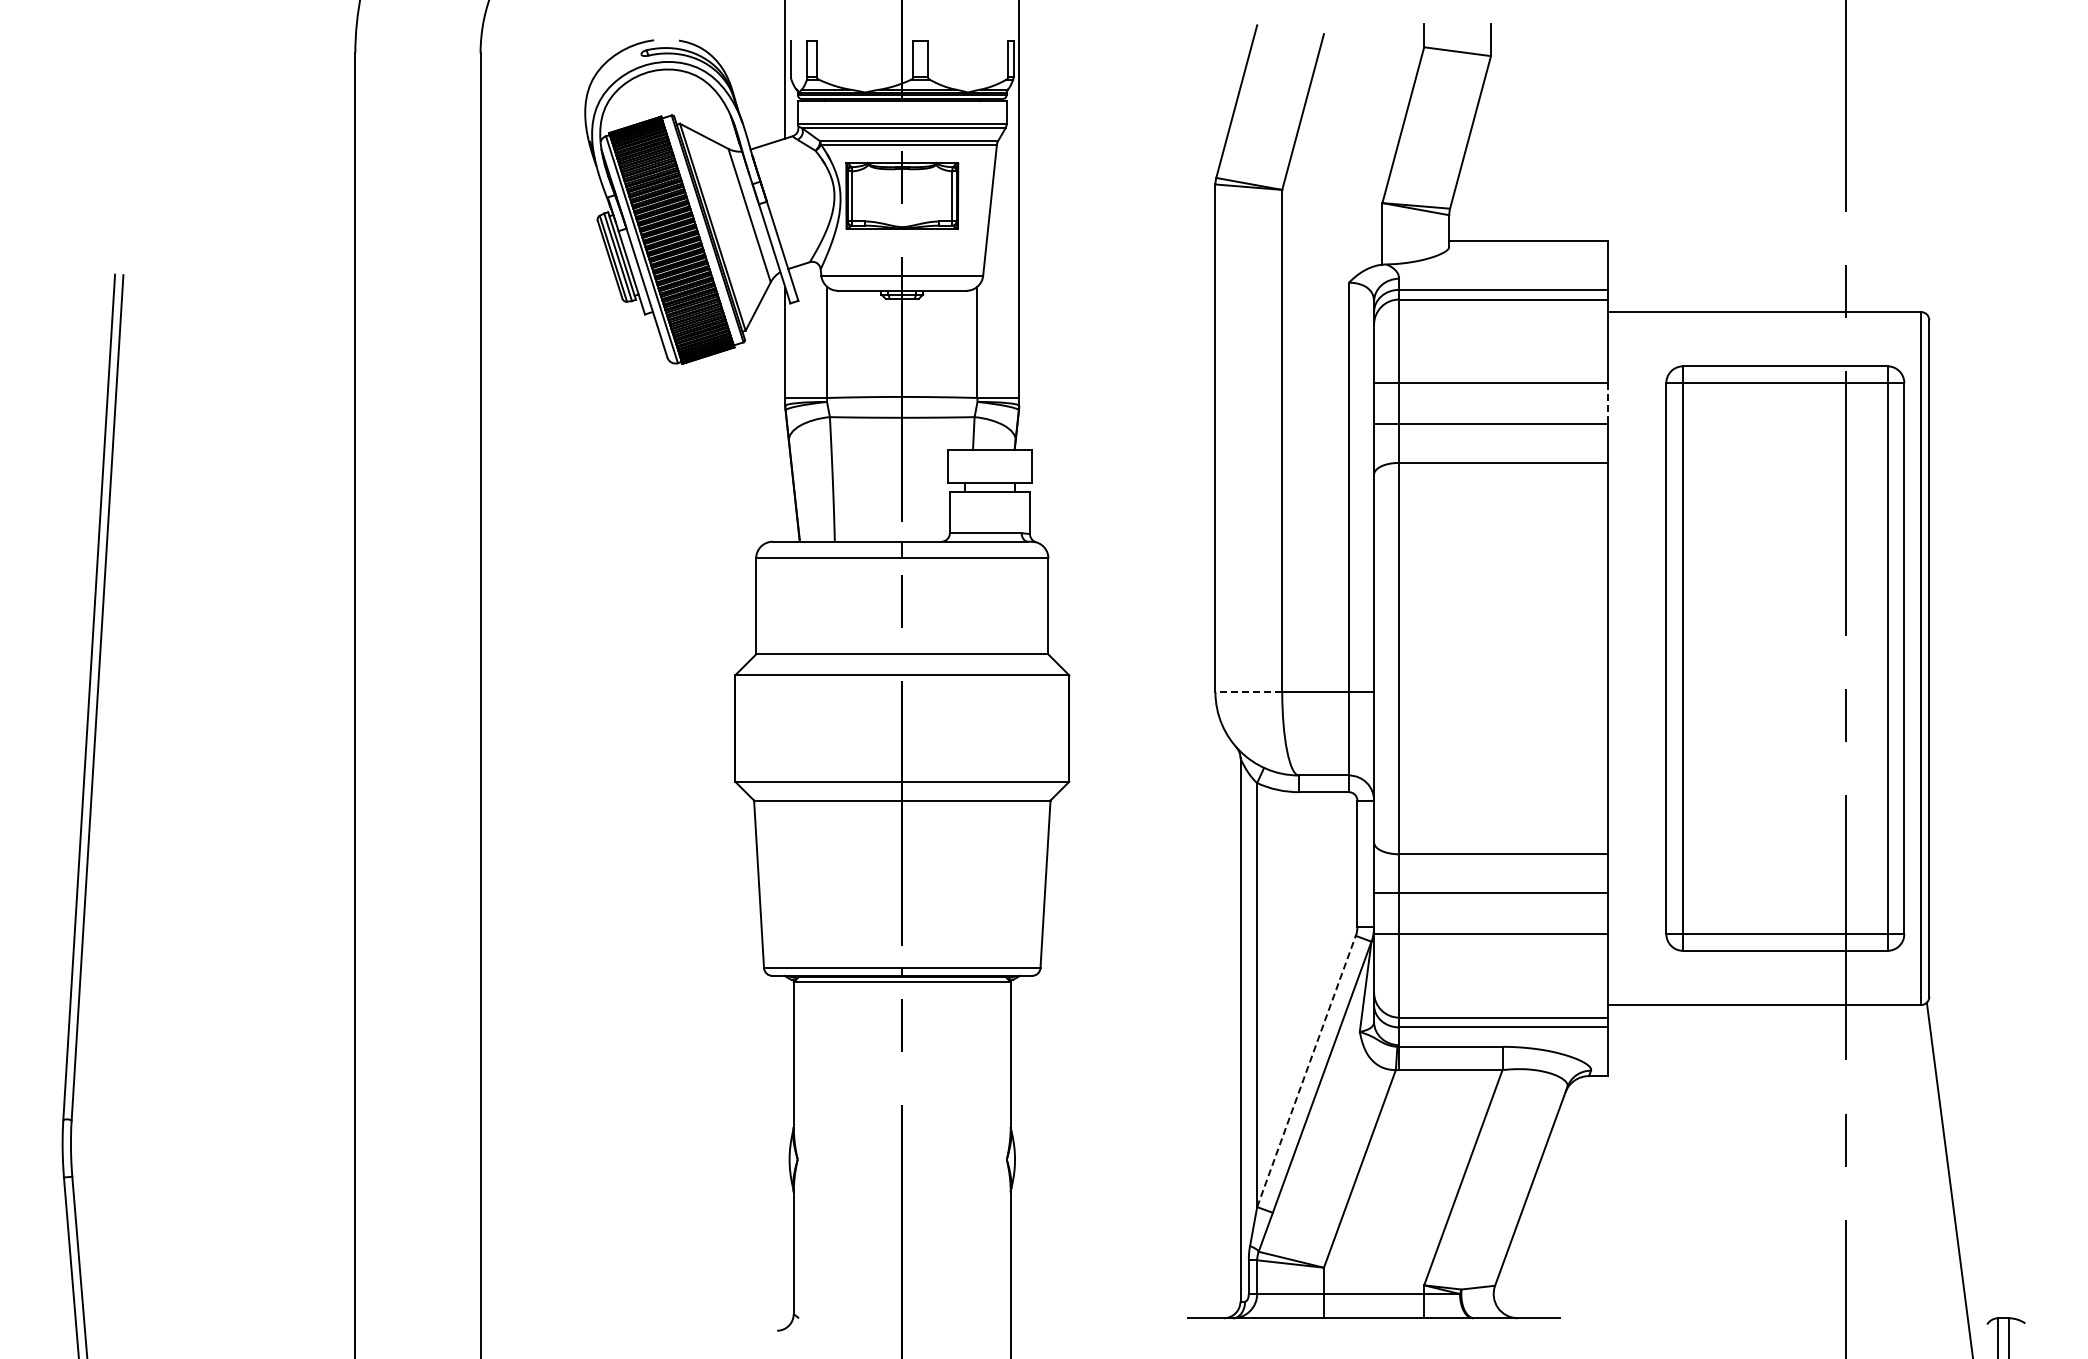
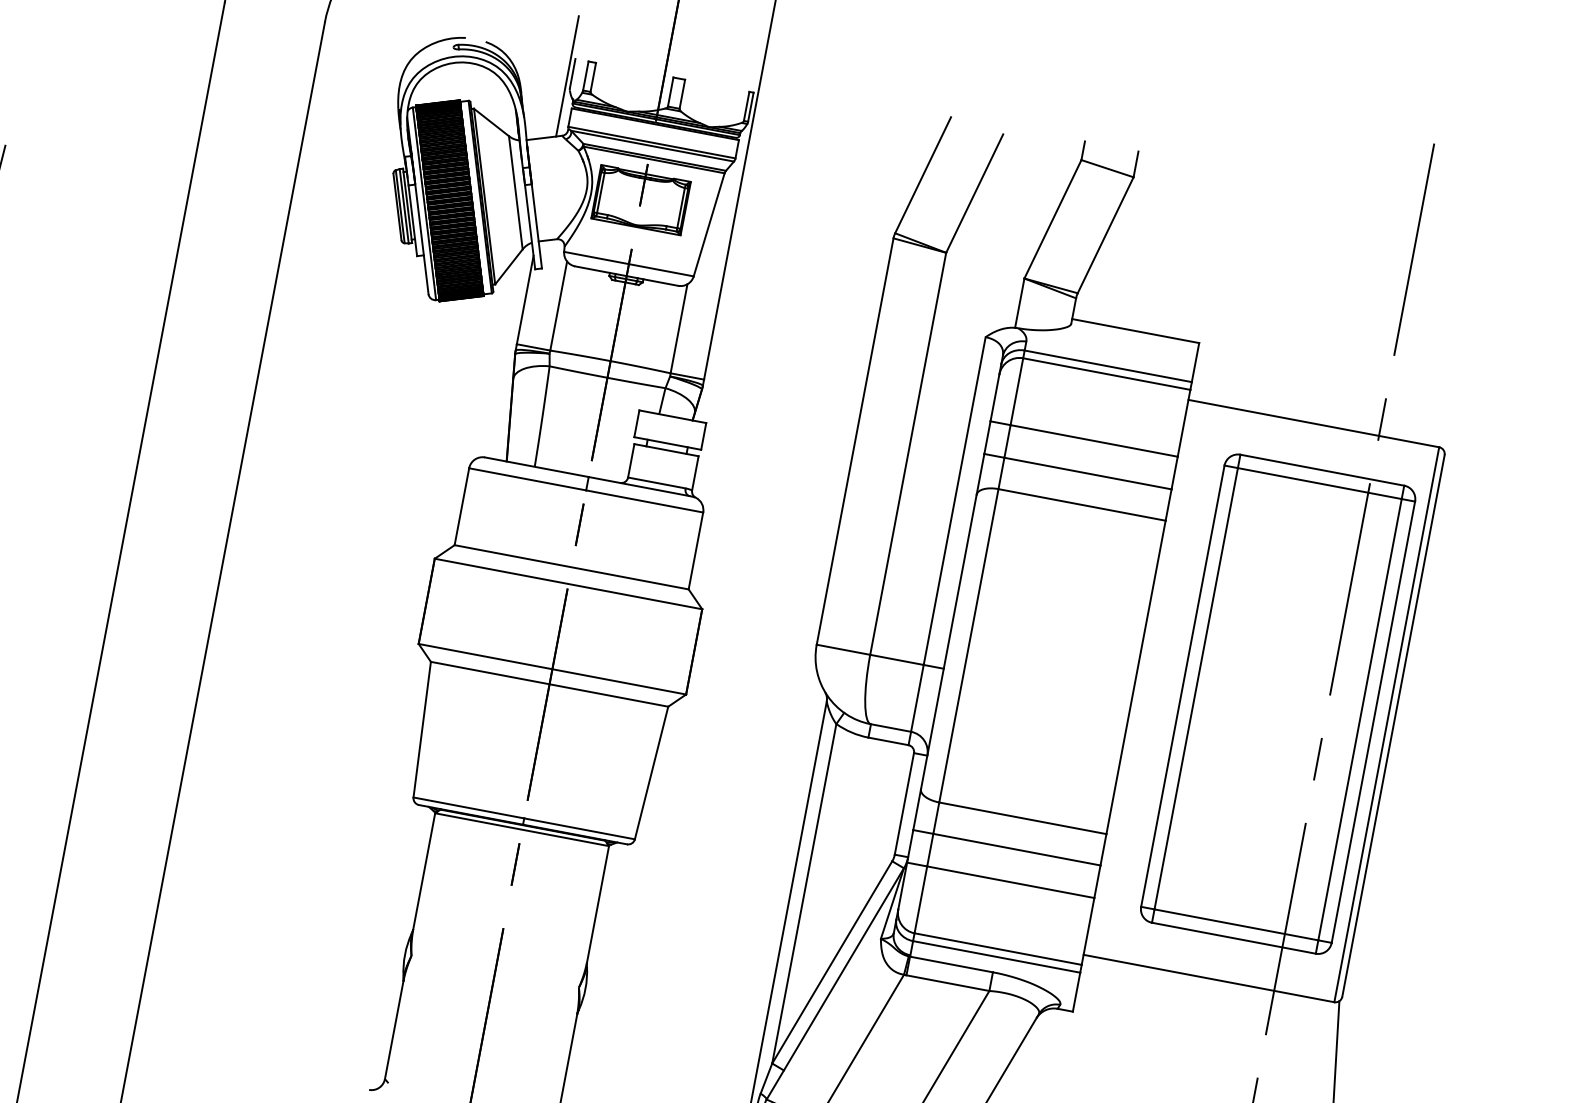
line: (1607, 403) -> (1174, 473), dashed -> solid
line: (1248, 691) -> (843, 649), dashed -> solid
line: (1306, 1071) -> (832, 962), dashed -> solid

